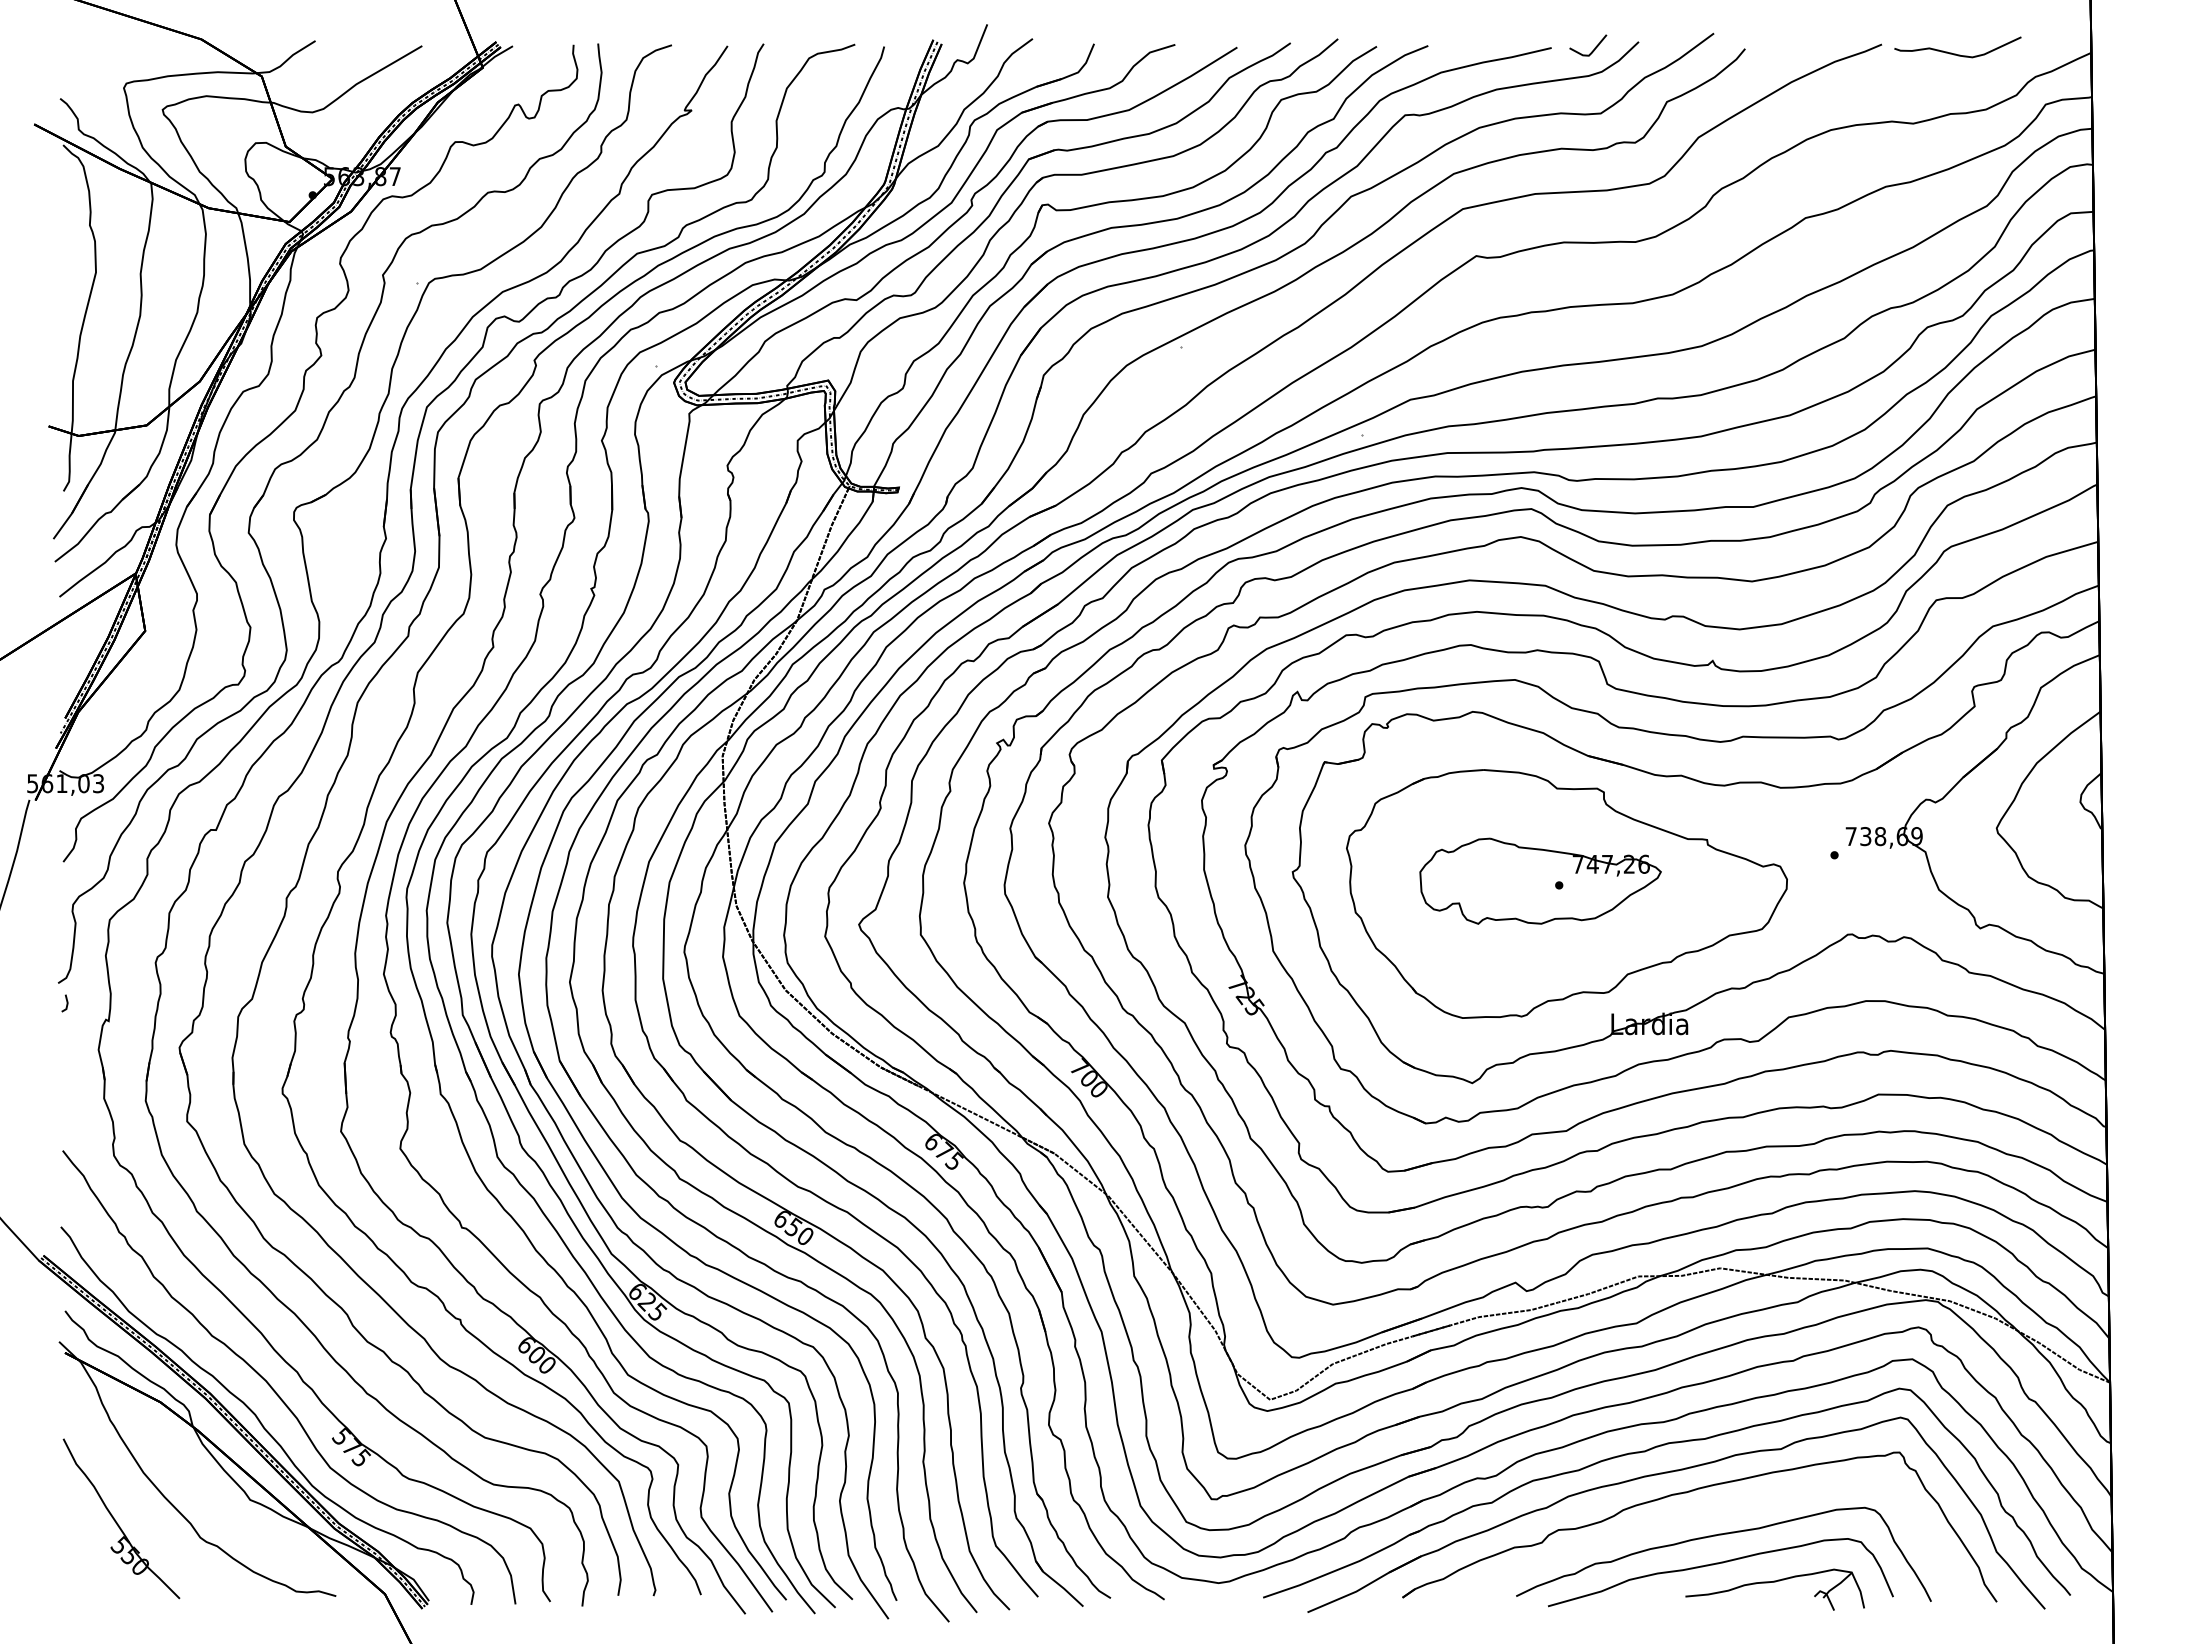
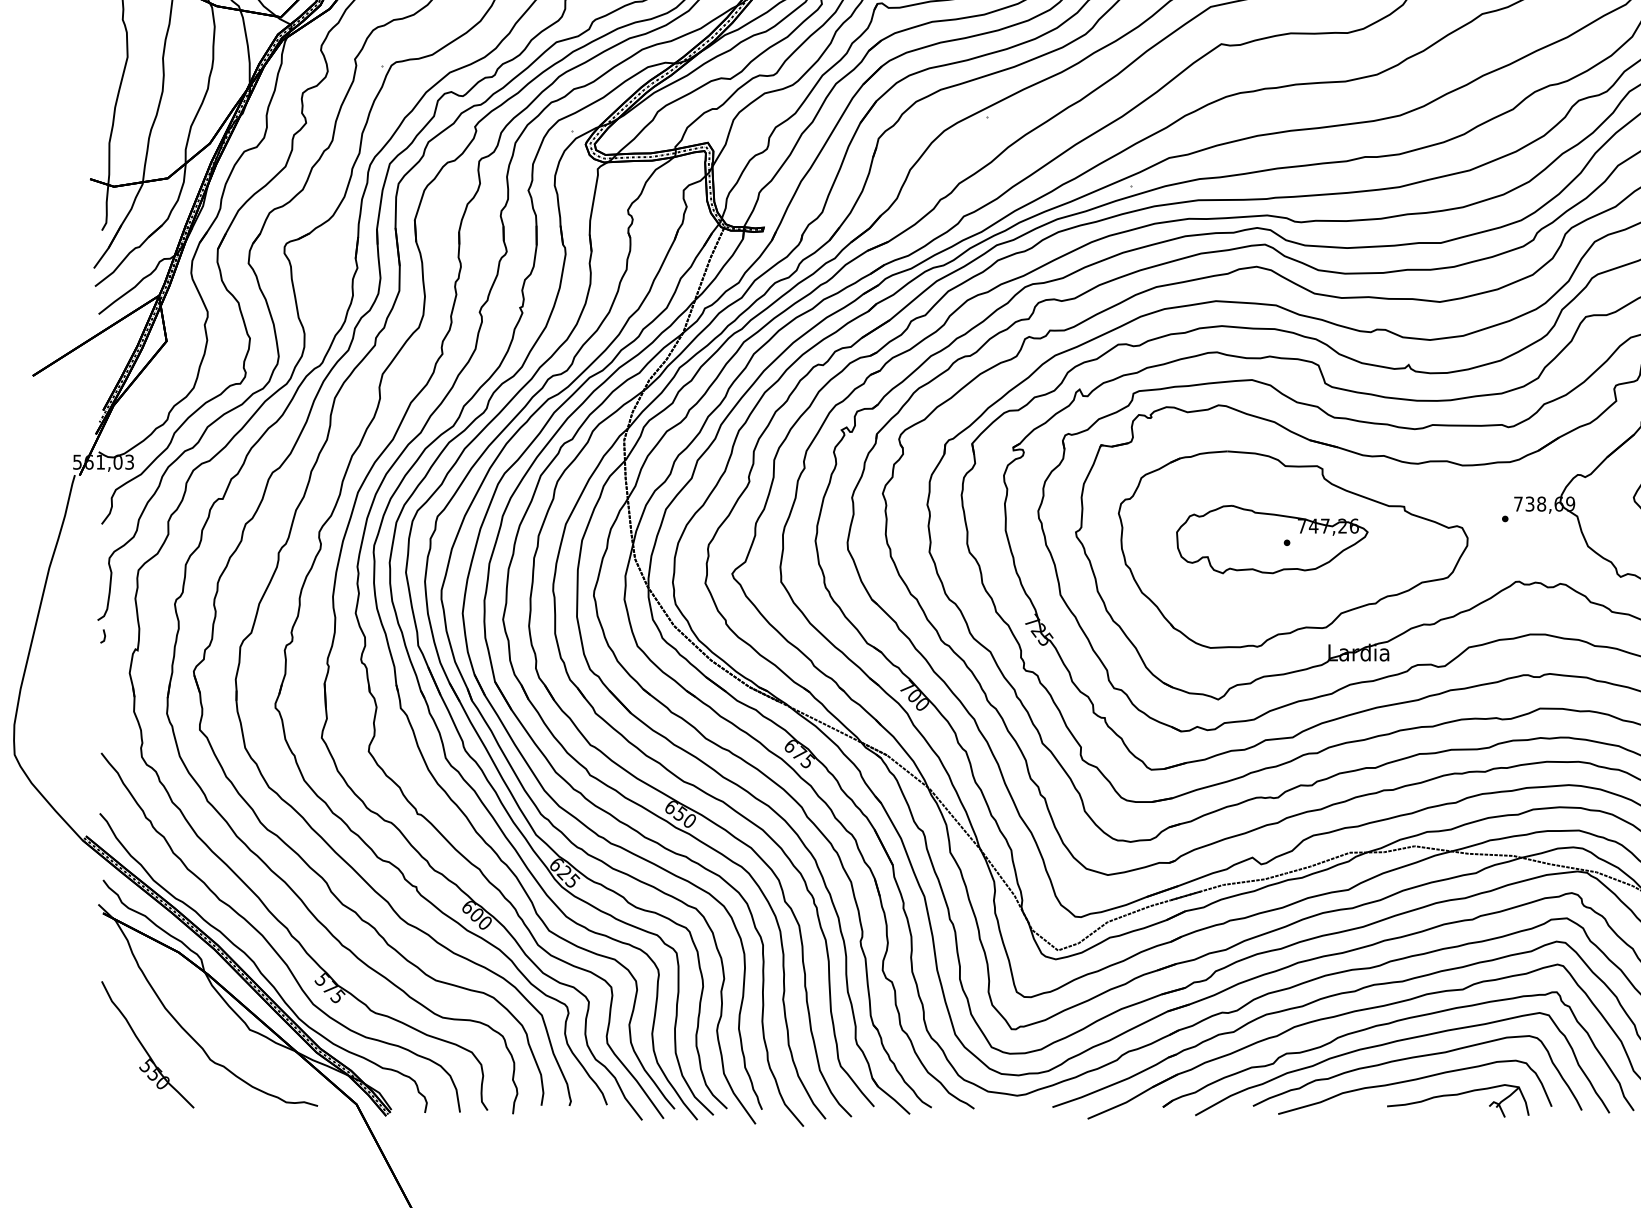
curve: (1697, 1515) -> (1396, 1042), added

